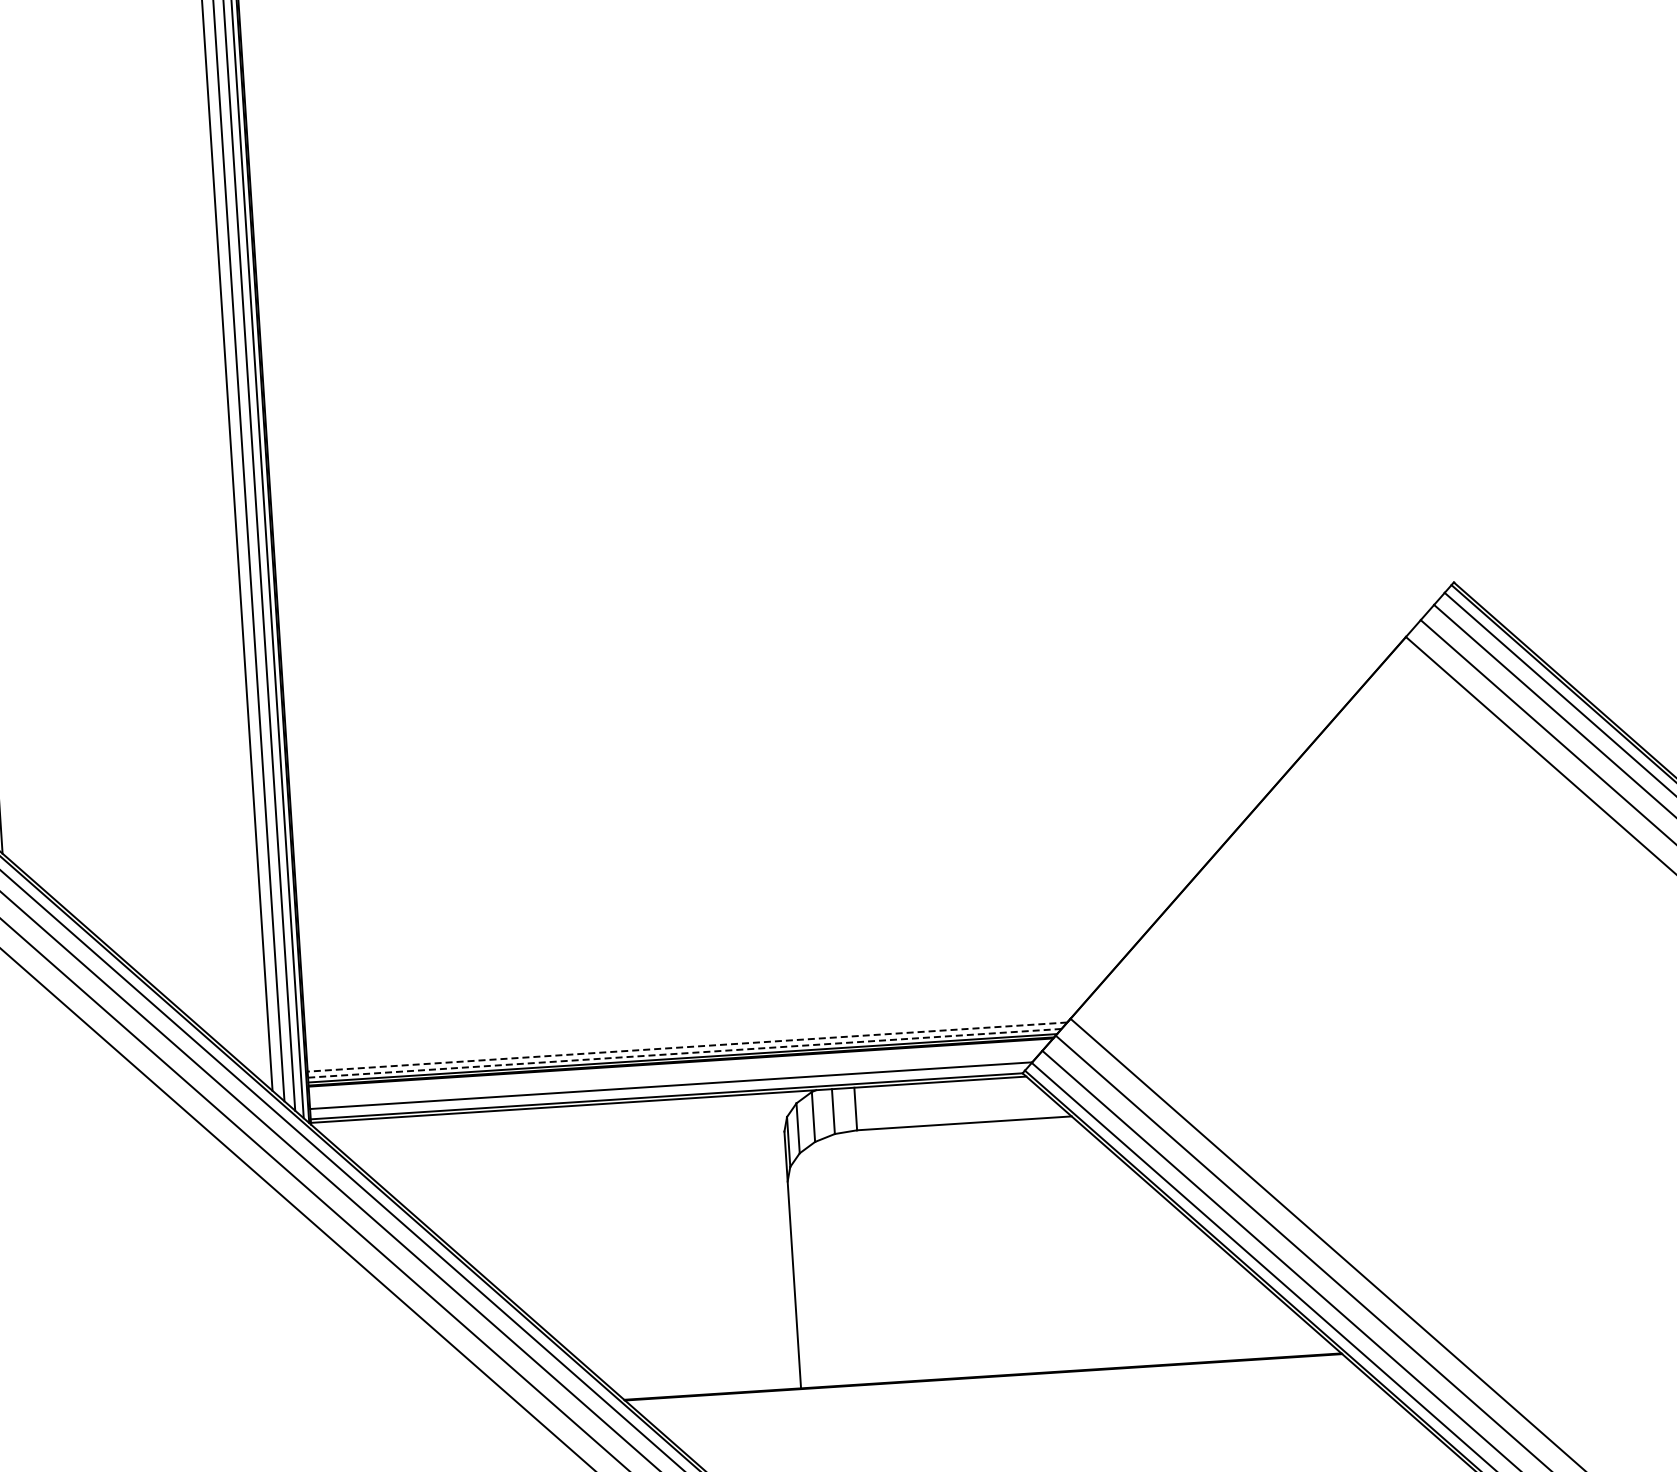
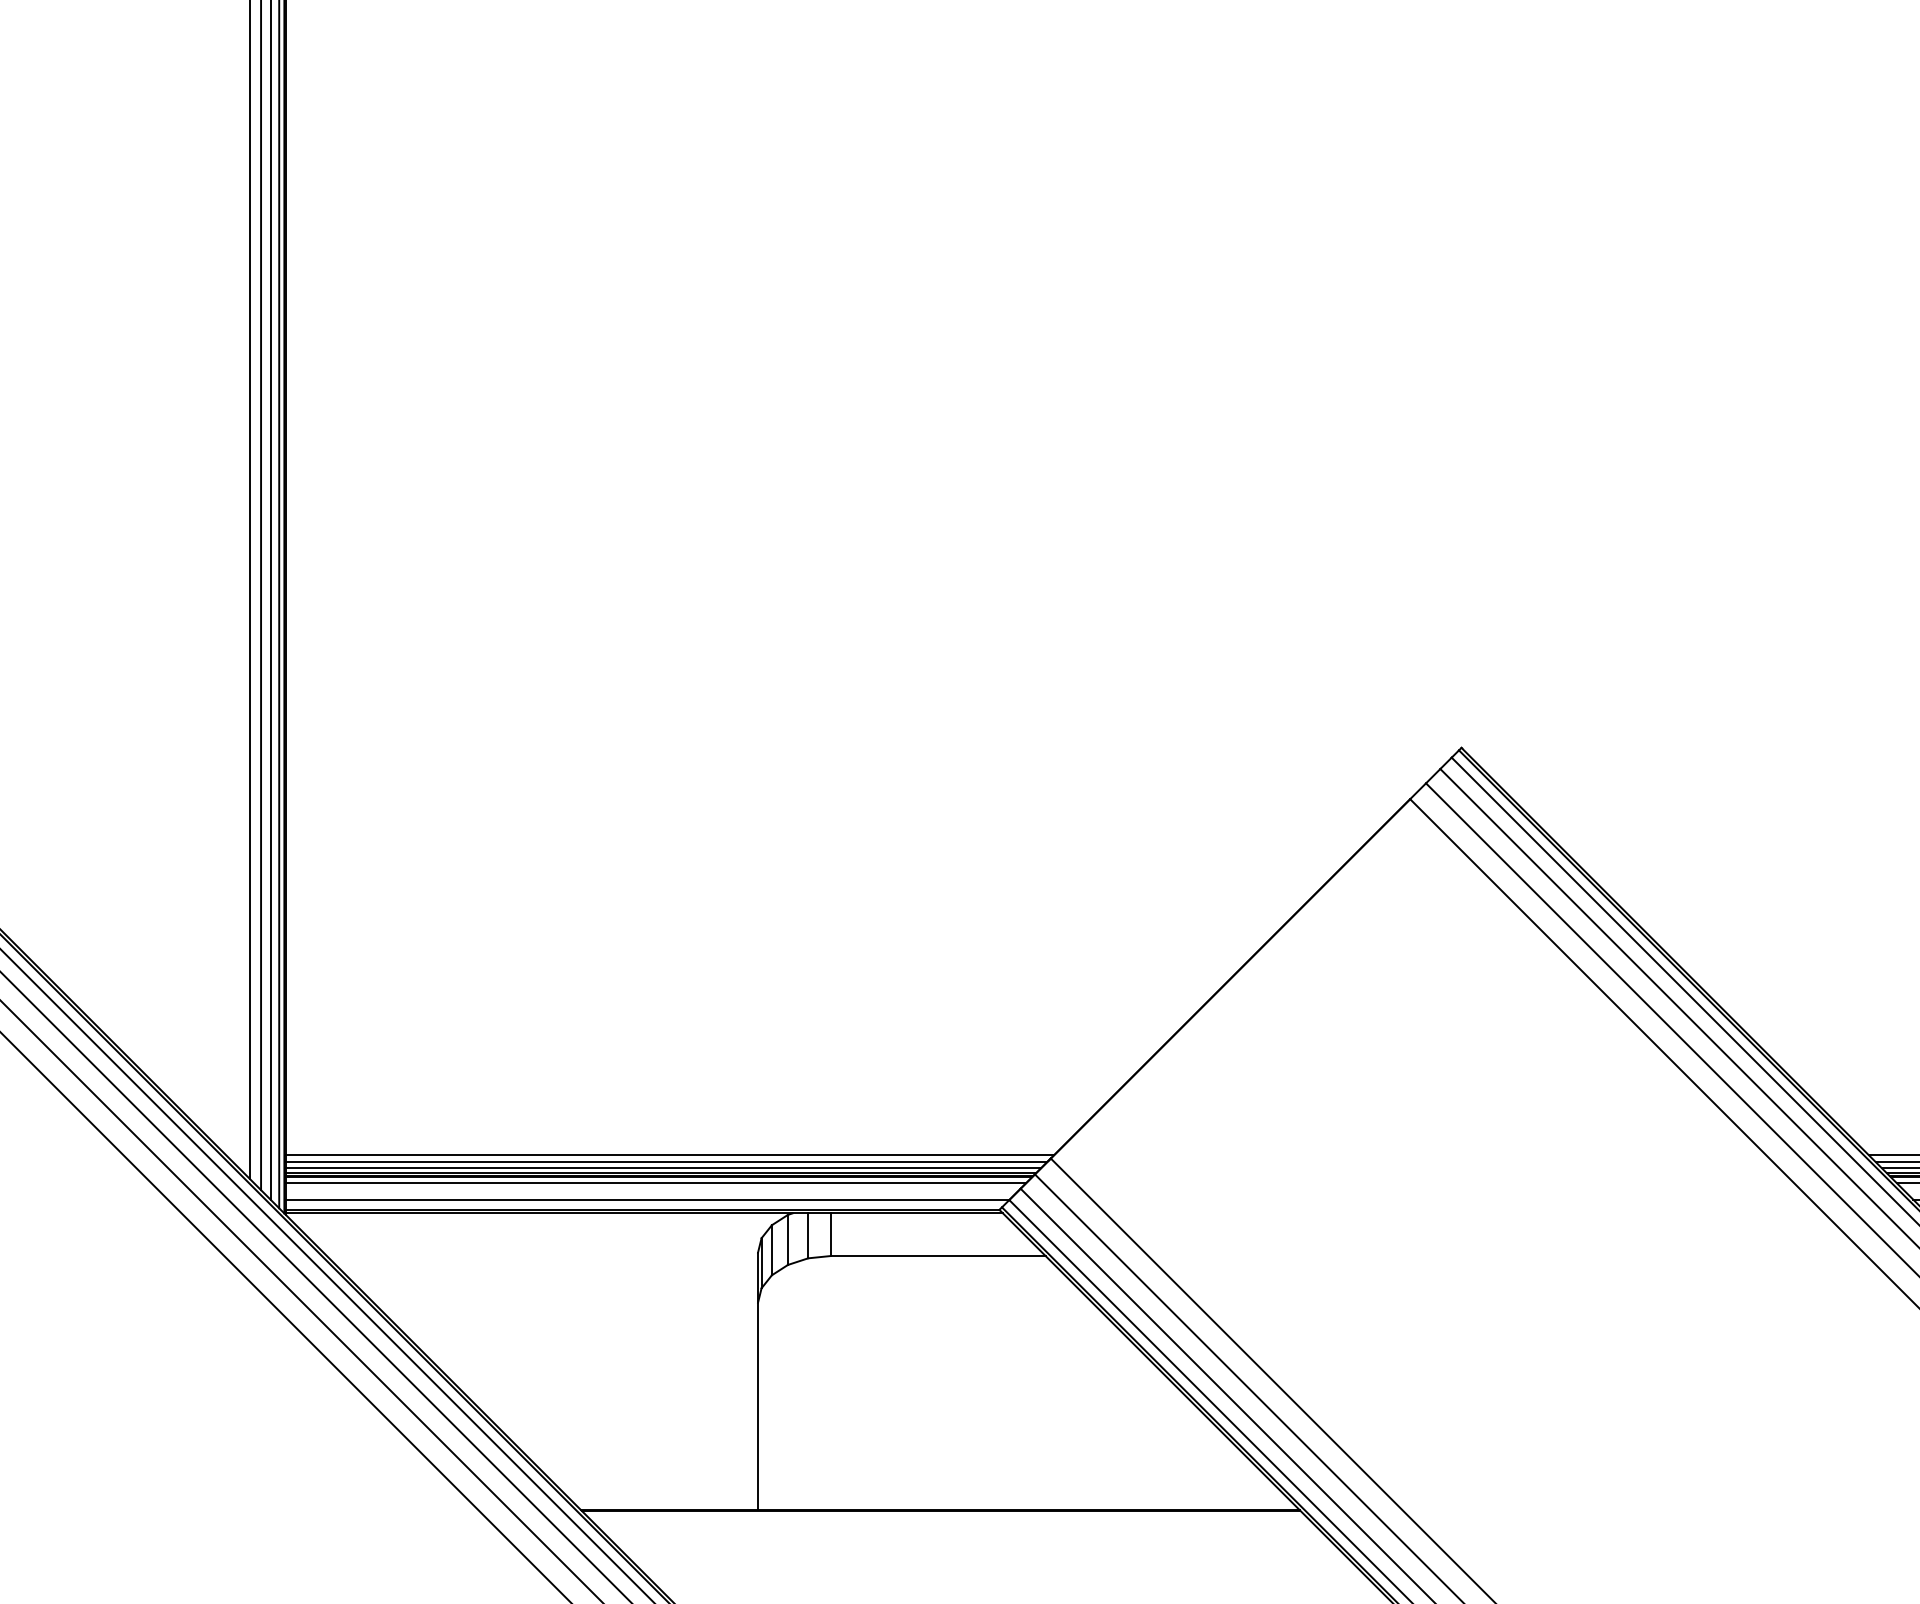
line: (690, 1040) -> (670, 1155), added
line: (687, 1047) -> (666, 1162), dashed -> solid
line: (684, 1053) -> (663, 1168), dashed -> solid
line: (677, 1069) -> (655, 1183), added

